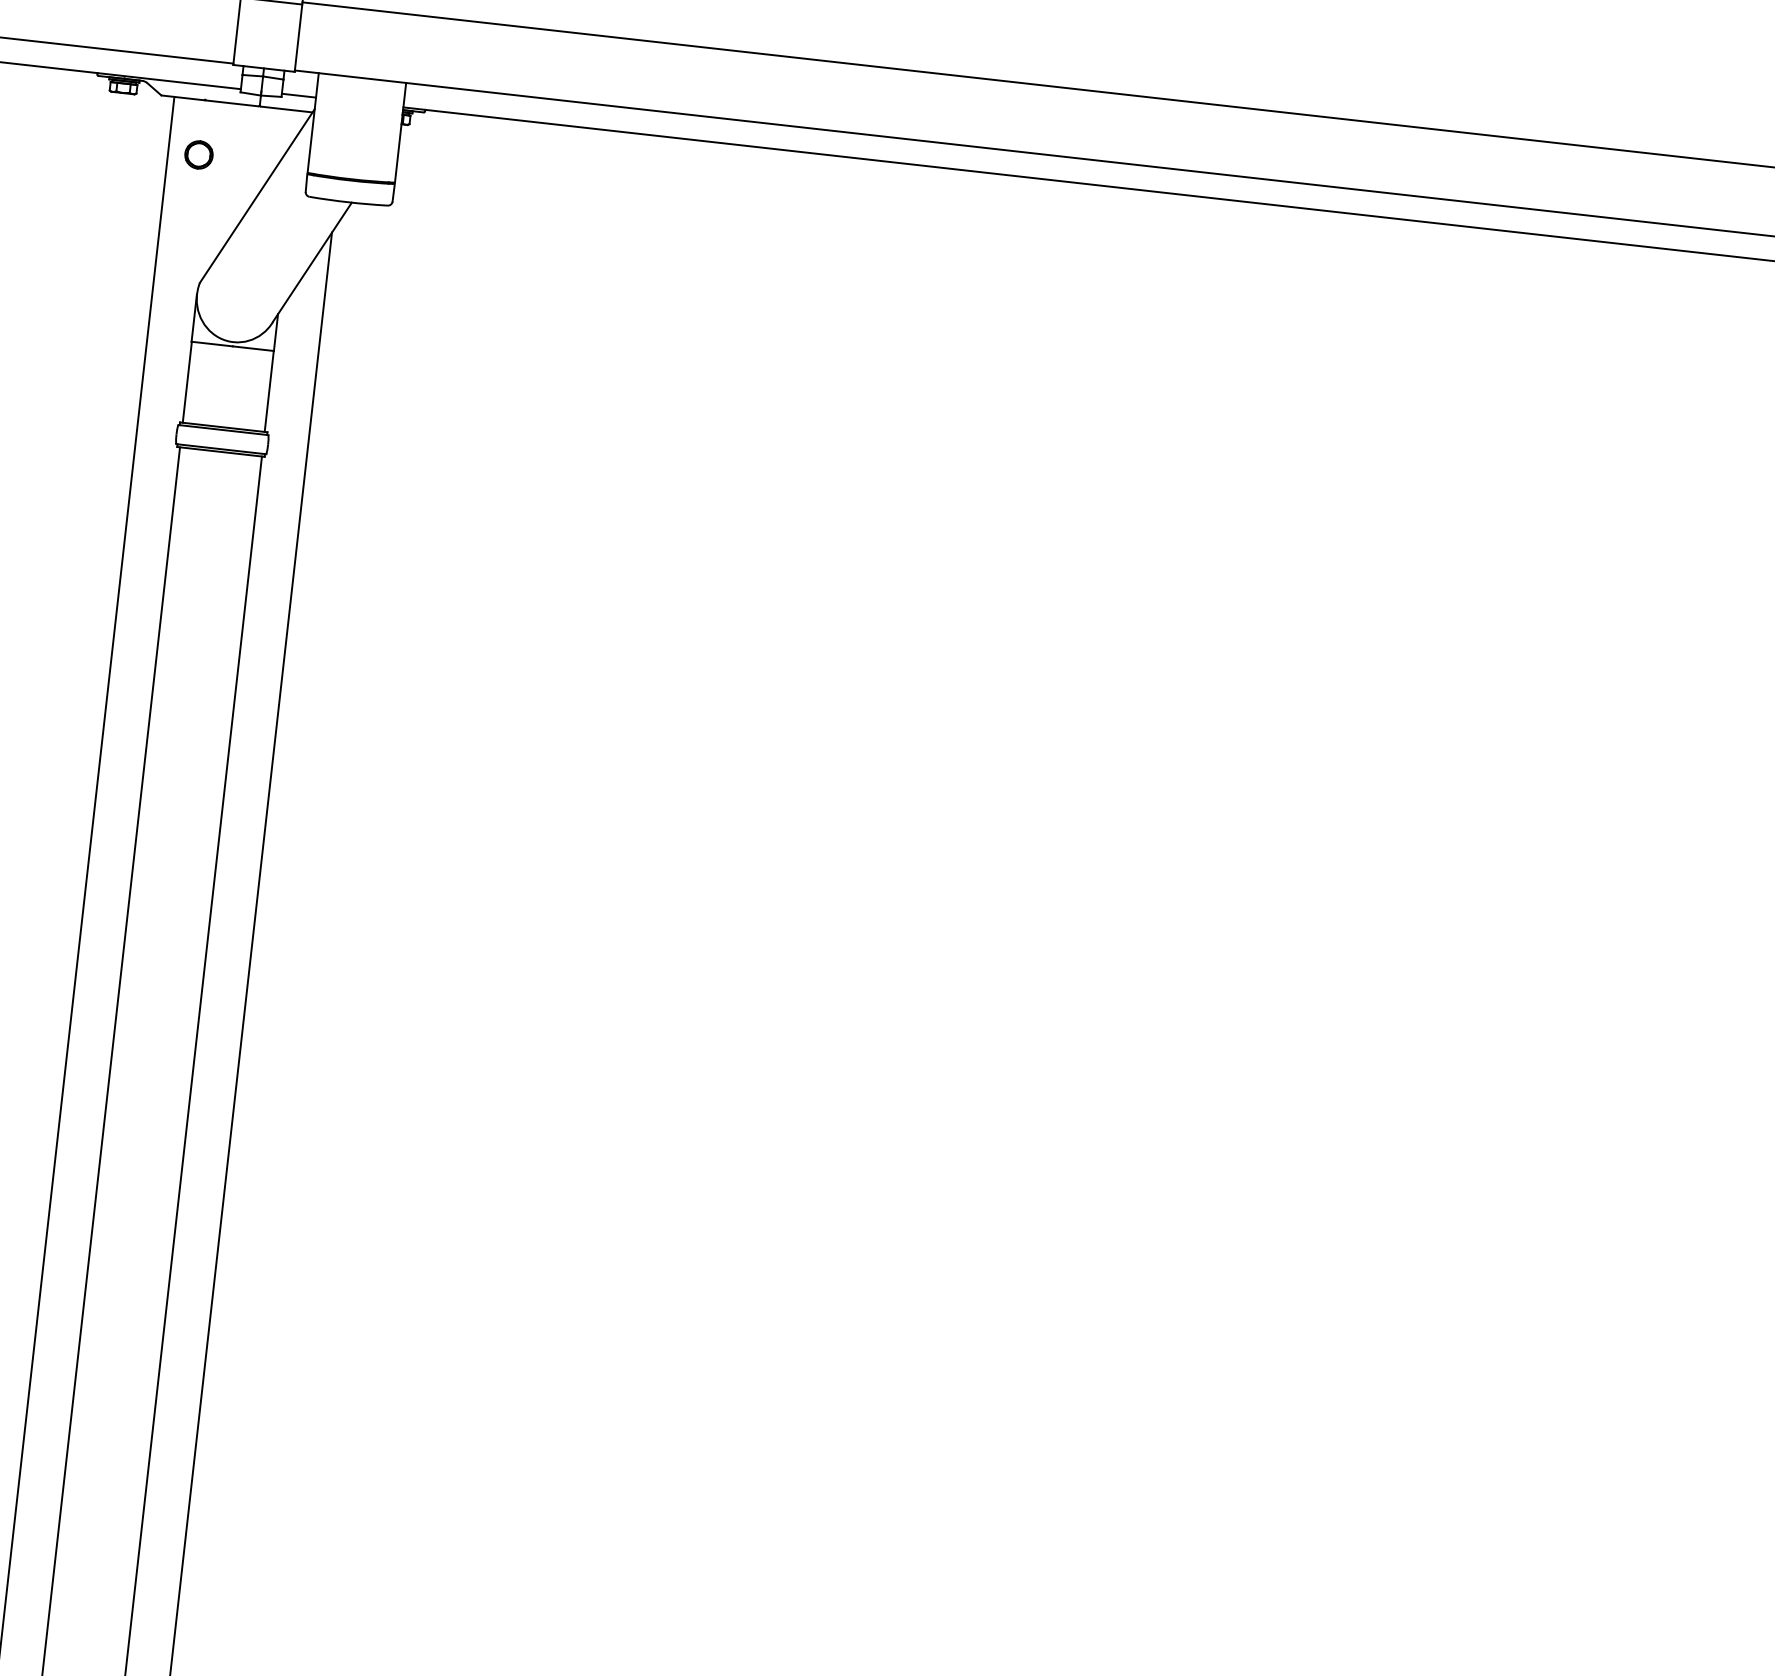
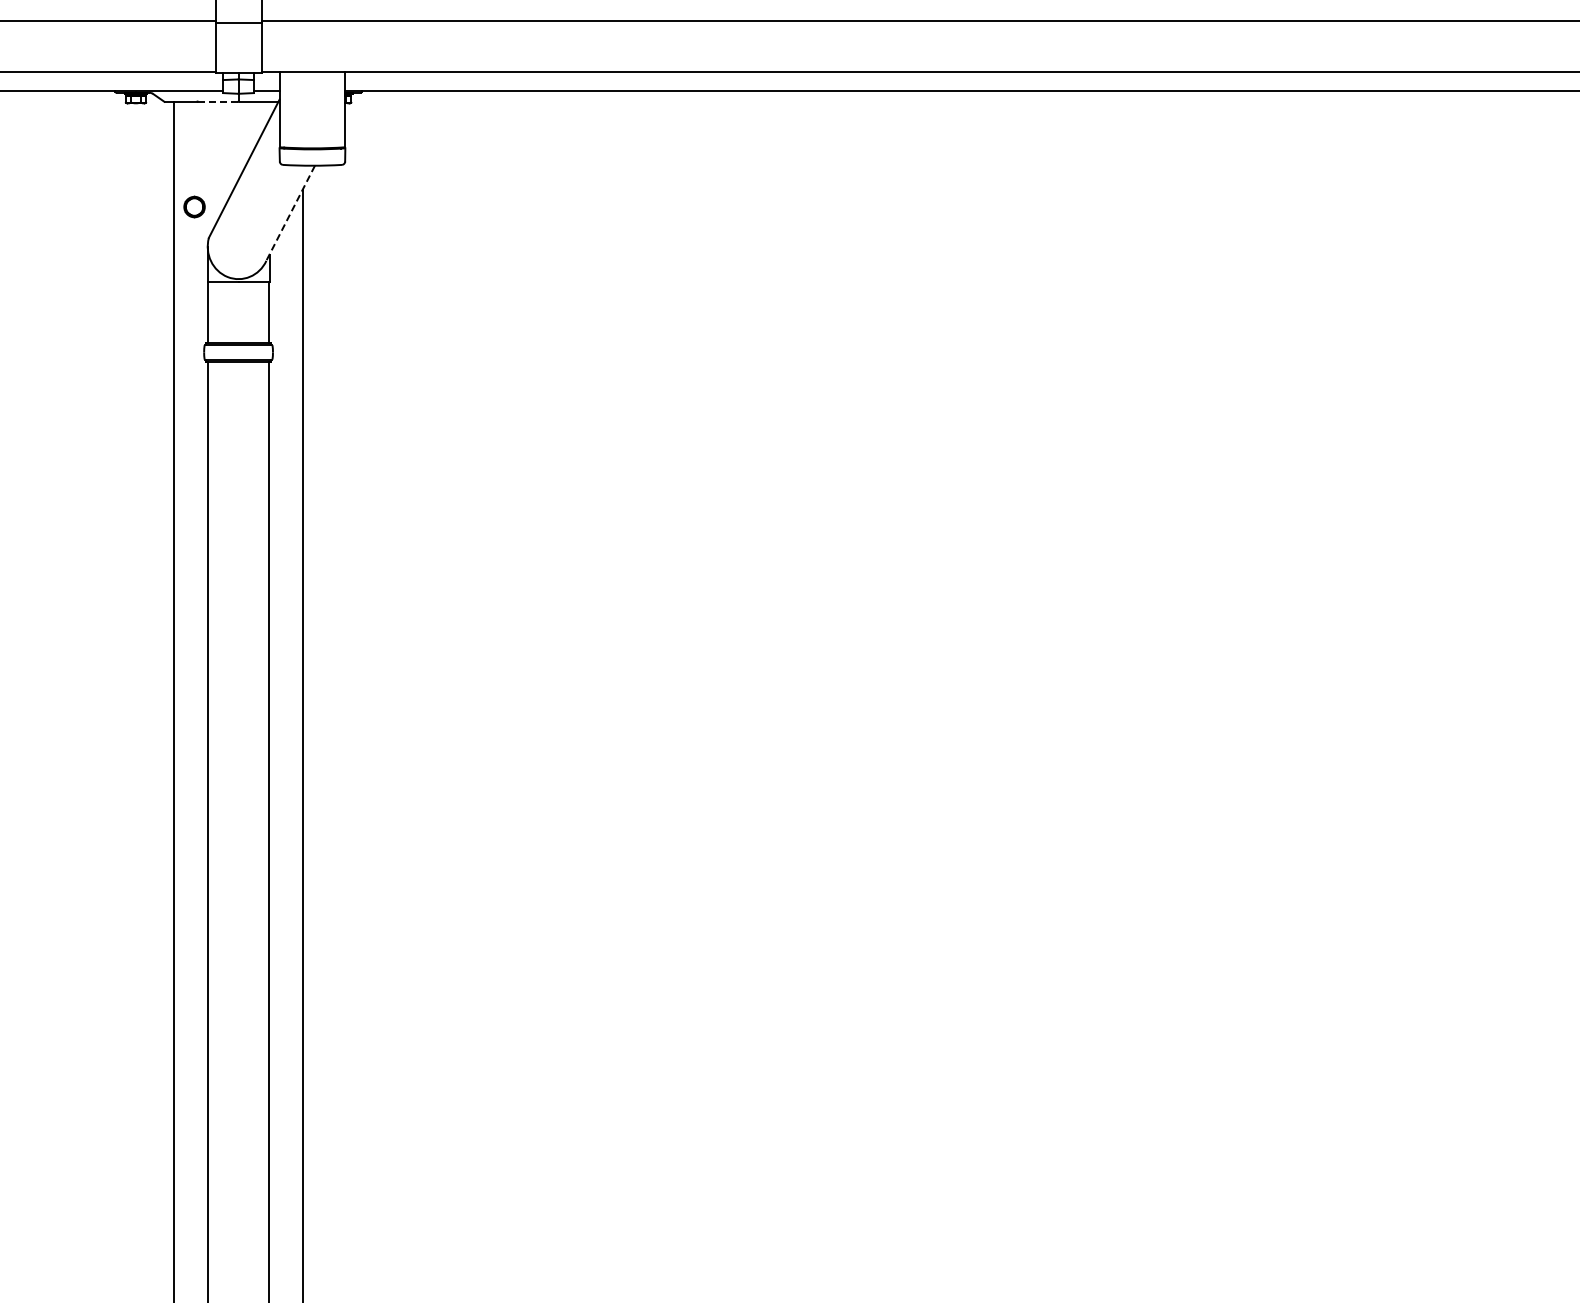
line: (231, 103) -> (217, 102), solid -> dashed
part: (198, 154) -> (194, 206), moved
line: (312, 262) -> (290, 213), solid -> dashed

